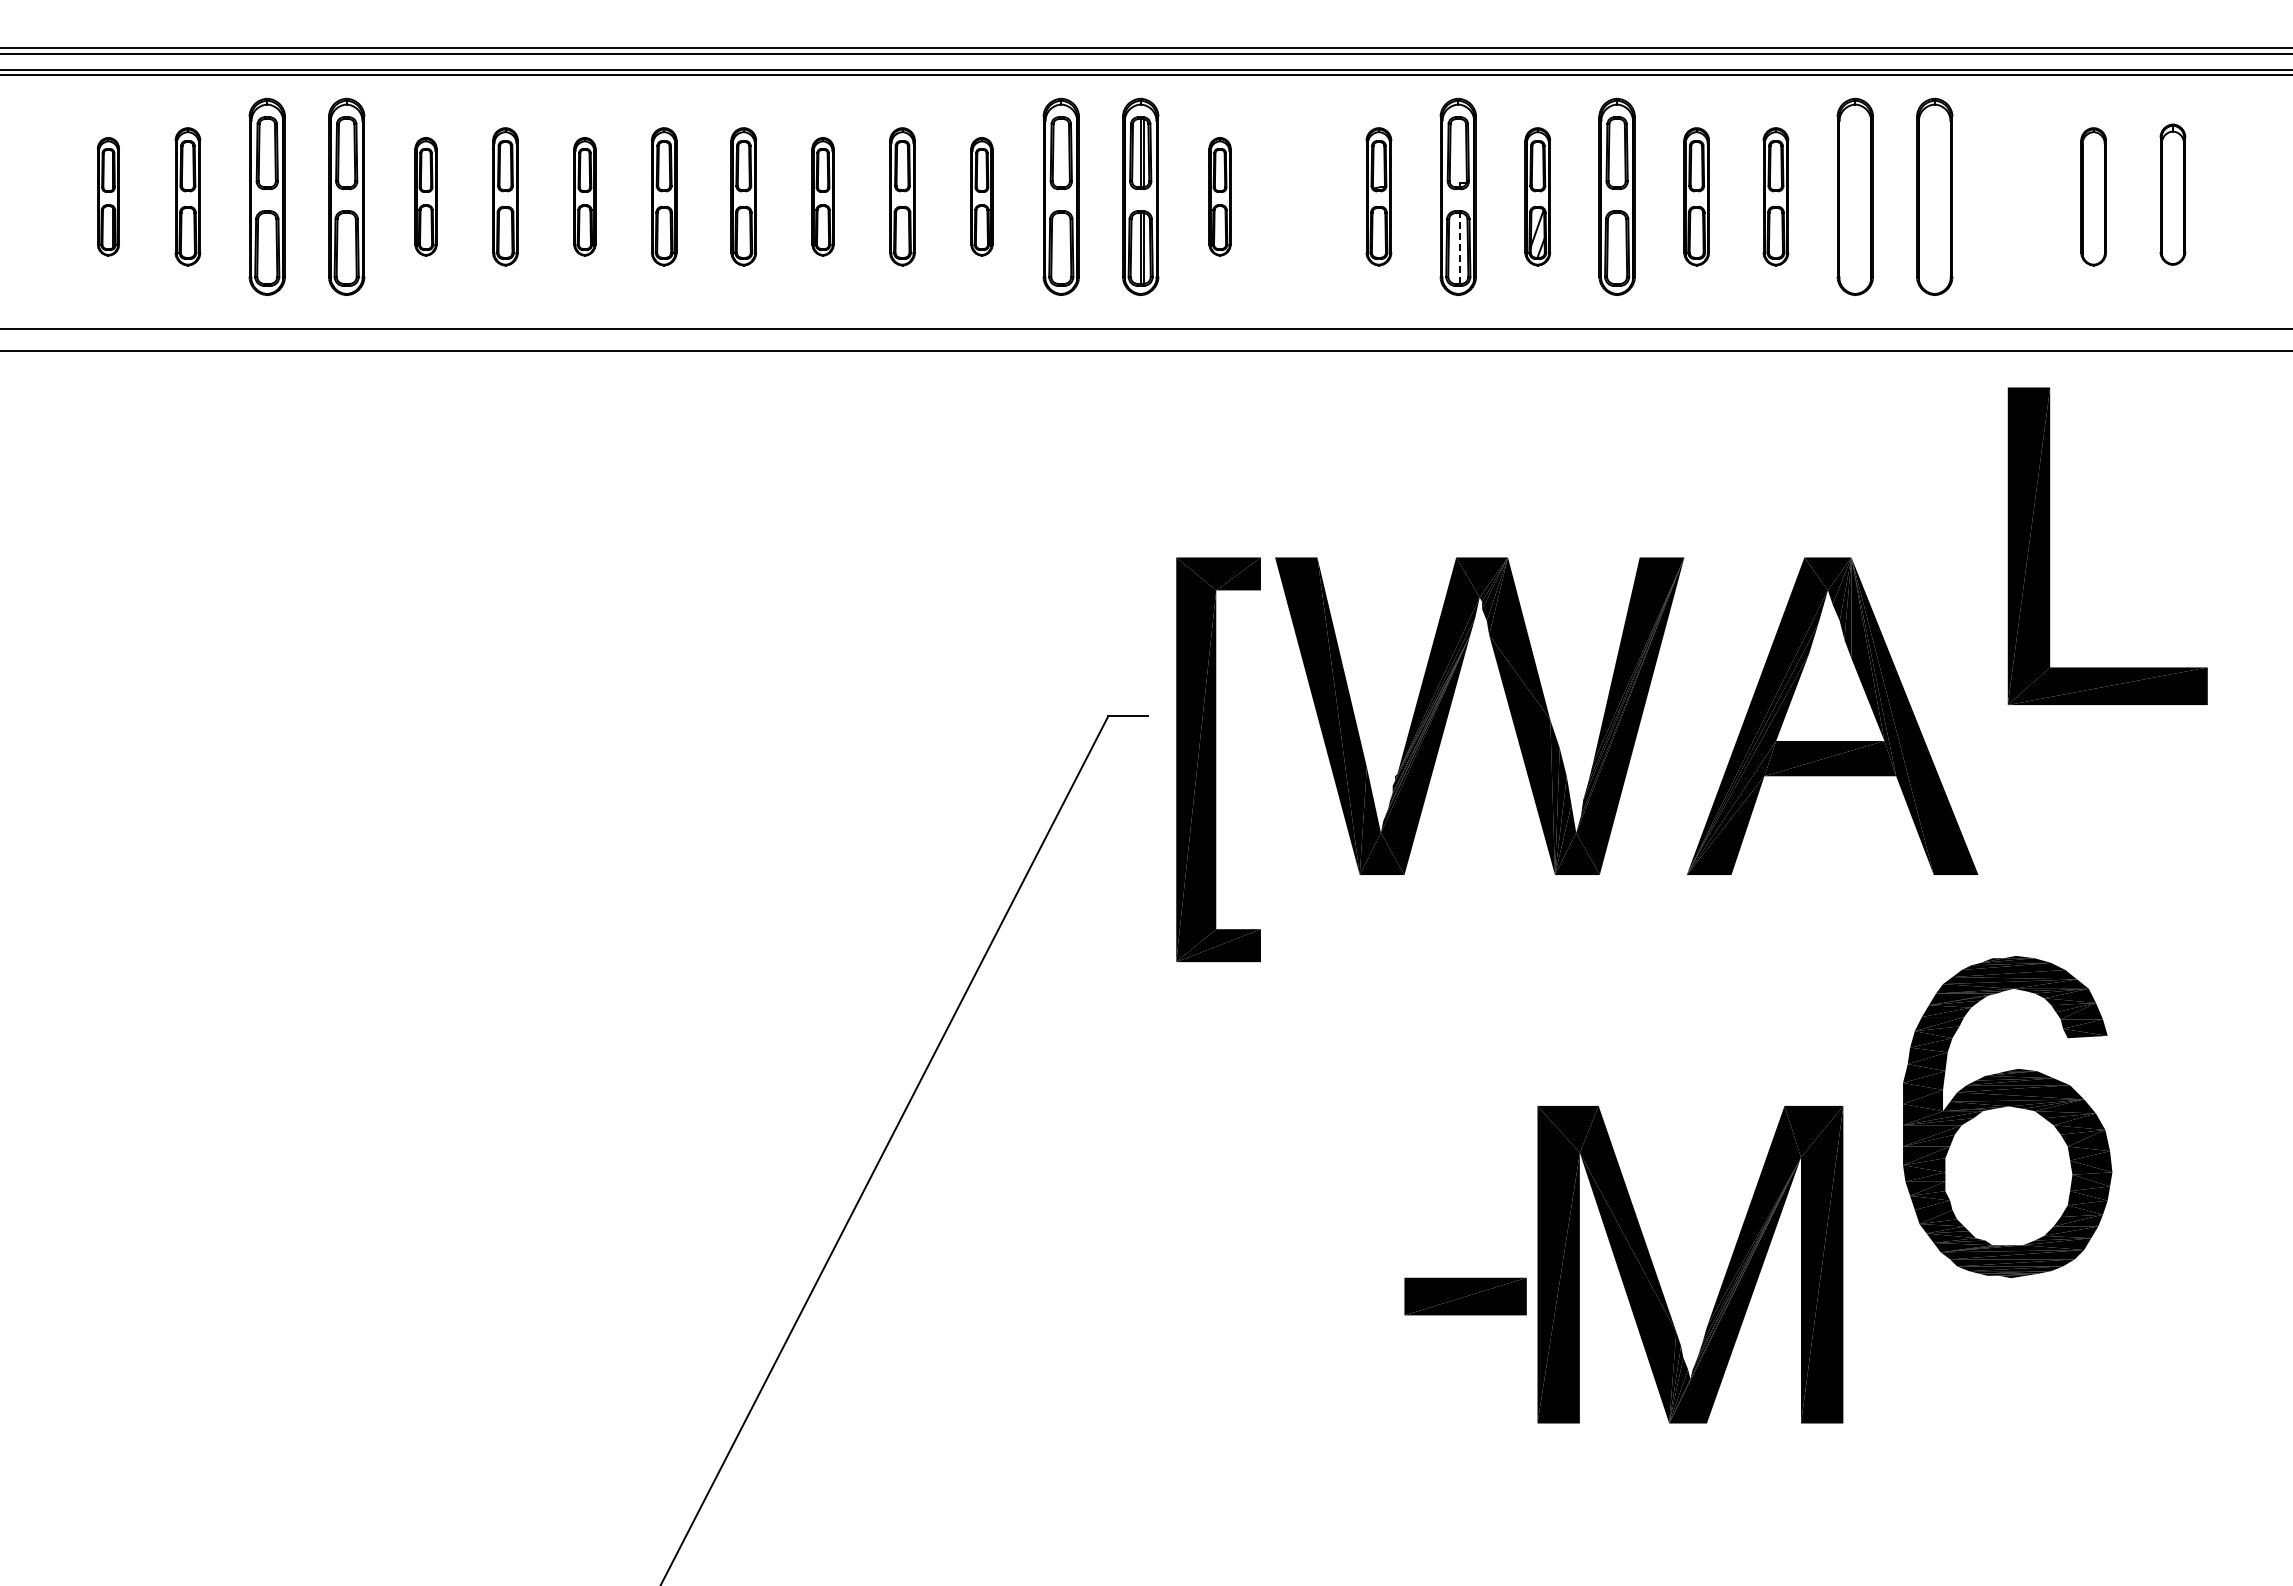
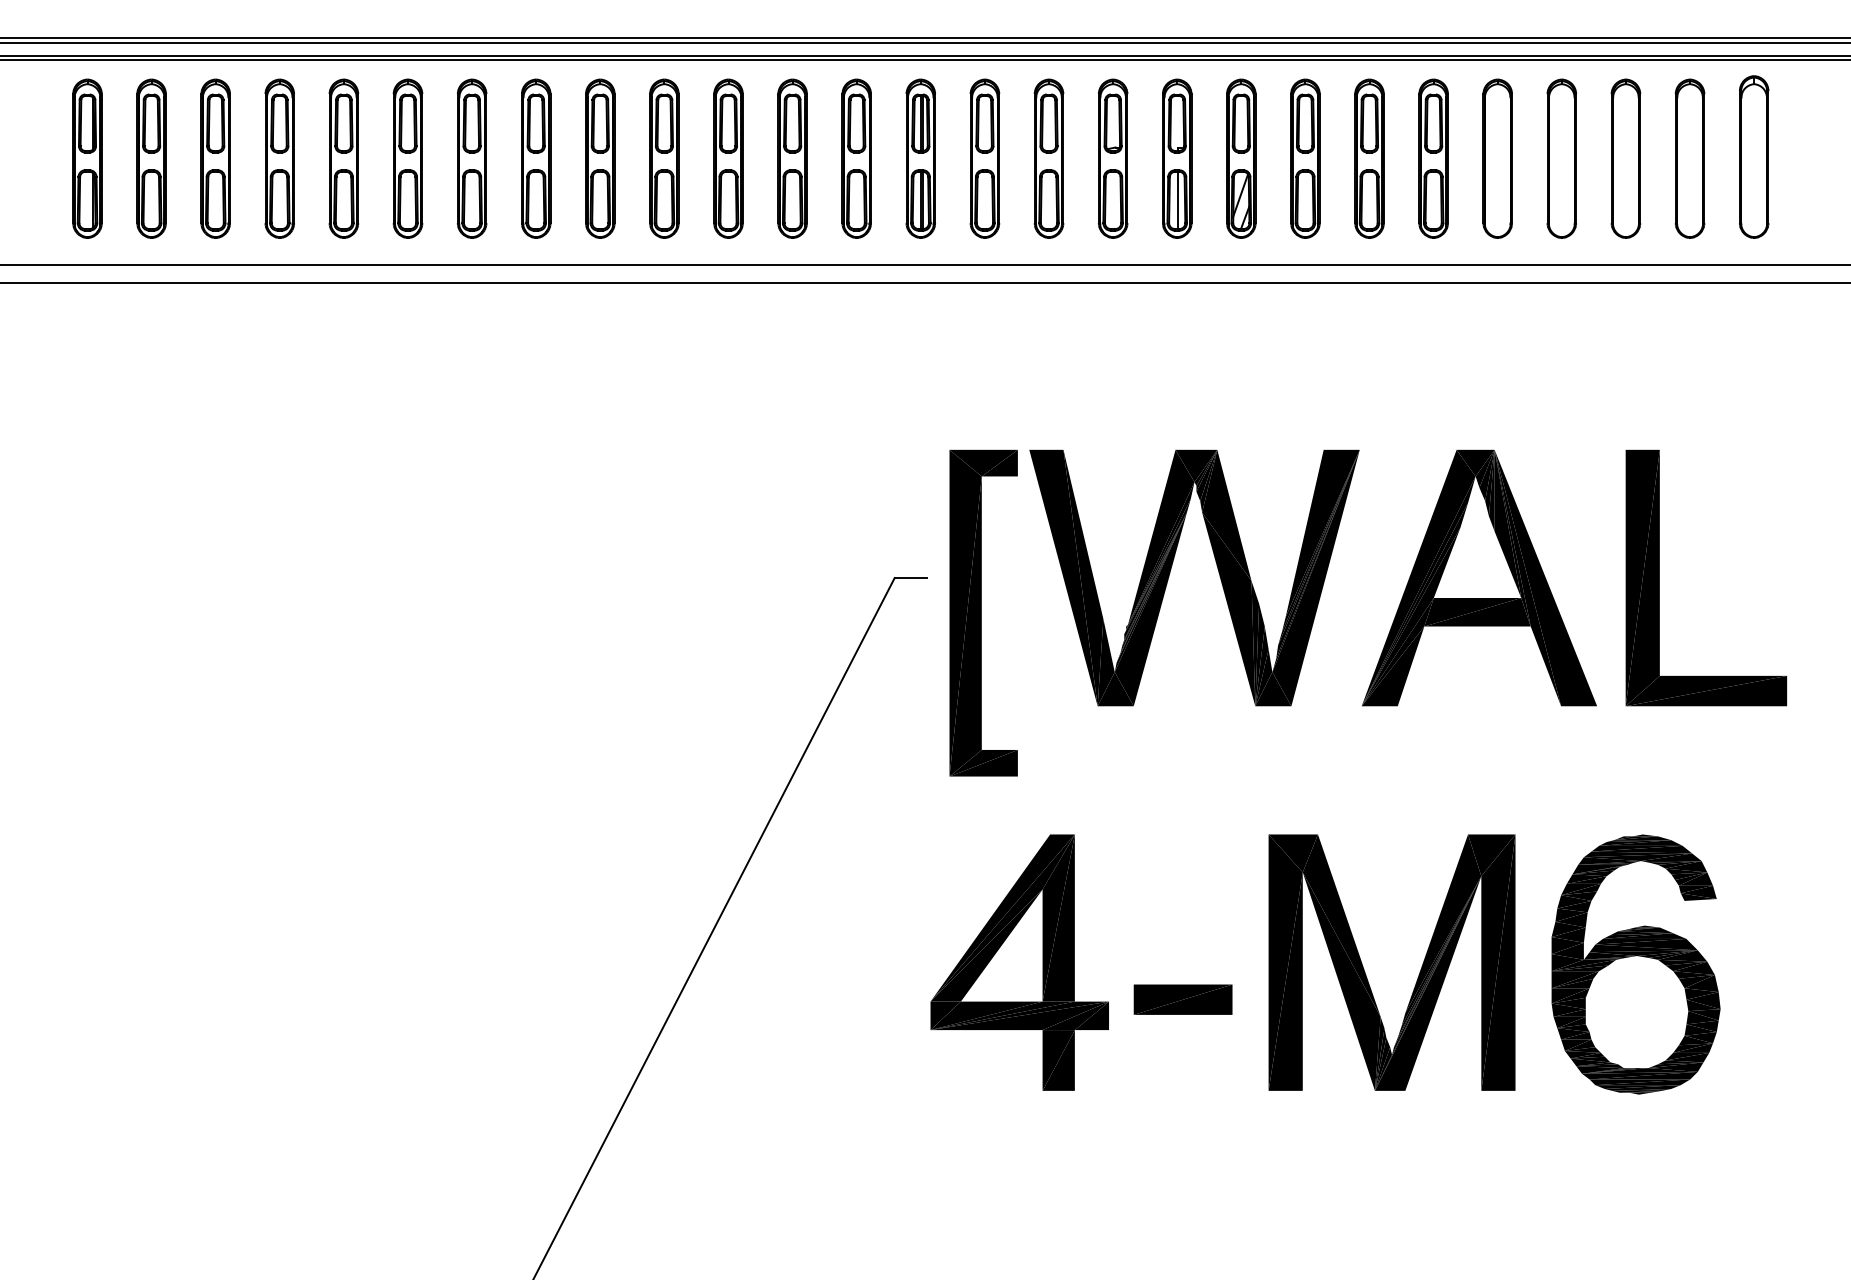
part: (2172, 194) -> (1753, 156), size x1.43
part: (108, 196) -> (87, 158), size x1.67
part: (187, 196) -> (151, 158), size x1.43
part: (425, 196) -> (343, 158), size x1.67
part: (505, 196) -> (408, 158), size x1.43
part: (584, 196) -> (471, 158), size x1.67
part: (663, 196) -> (535, 158), size x1.43
part: (743, 196) -> (600, 158), size x1.43
part: (822, 196) -> (663, 158), size x1.67
part: (902, 196) -> (728, 158), size x1.43
part: (981, 196) -> (792, 158), size x1.67
part: (1219, 196) -> (984, 158), size x1.67
part: (1299, 196) -> (1049, 158), added
part: (1378, 196) -> (1112, 158), size x1.43
part: (1537, 196) -> (1241, 158), size x1.43
part: (1696, 196) -> (1369, 158), size x1.43
part: (1775, 196) -> (1433, 158), size x1.43
part: (2013, 196) -> (1625, 158), added
part: (2093, 196) -> (1690, 158), size x1.43
line: (1459, 248) -> (1178, 200), dashed -> solid
part: (2050, 545) -> (1660, 577), moved
part: (2007, 1117) -> (1635, 964), moved
part: (1262, 1192) -> (1019, 962), added
part: (1657, 1276) -> (1365, 972), moved
part: (1465, 1296) -> (1183, 999), moved

